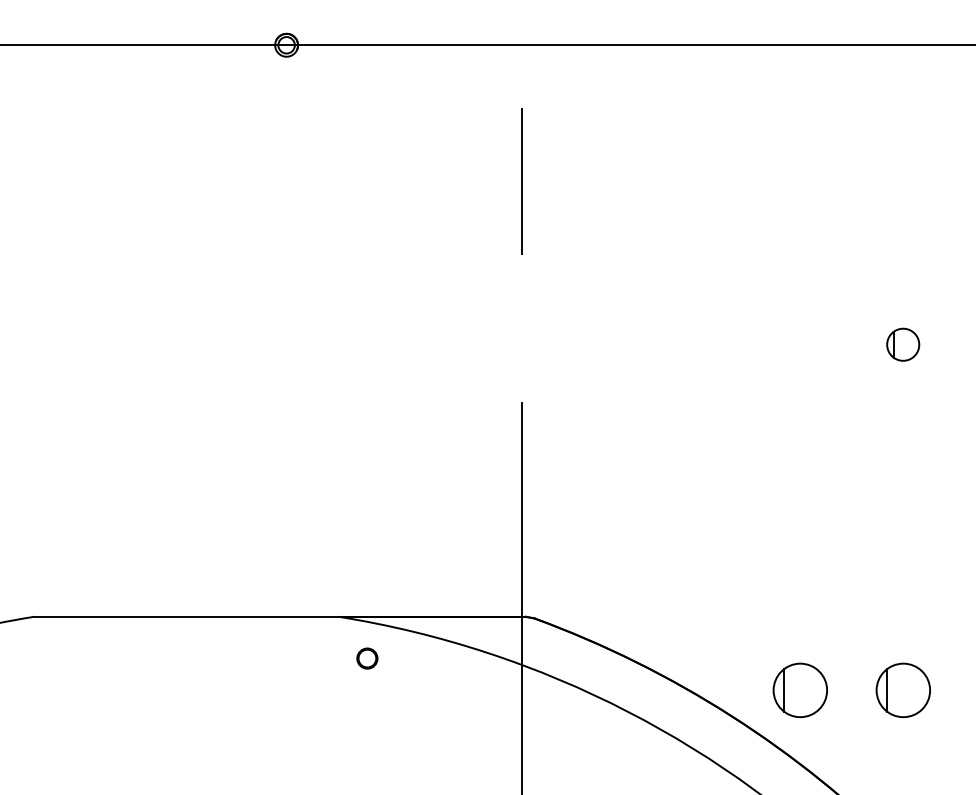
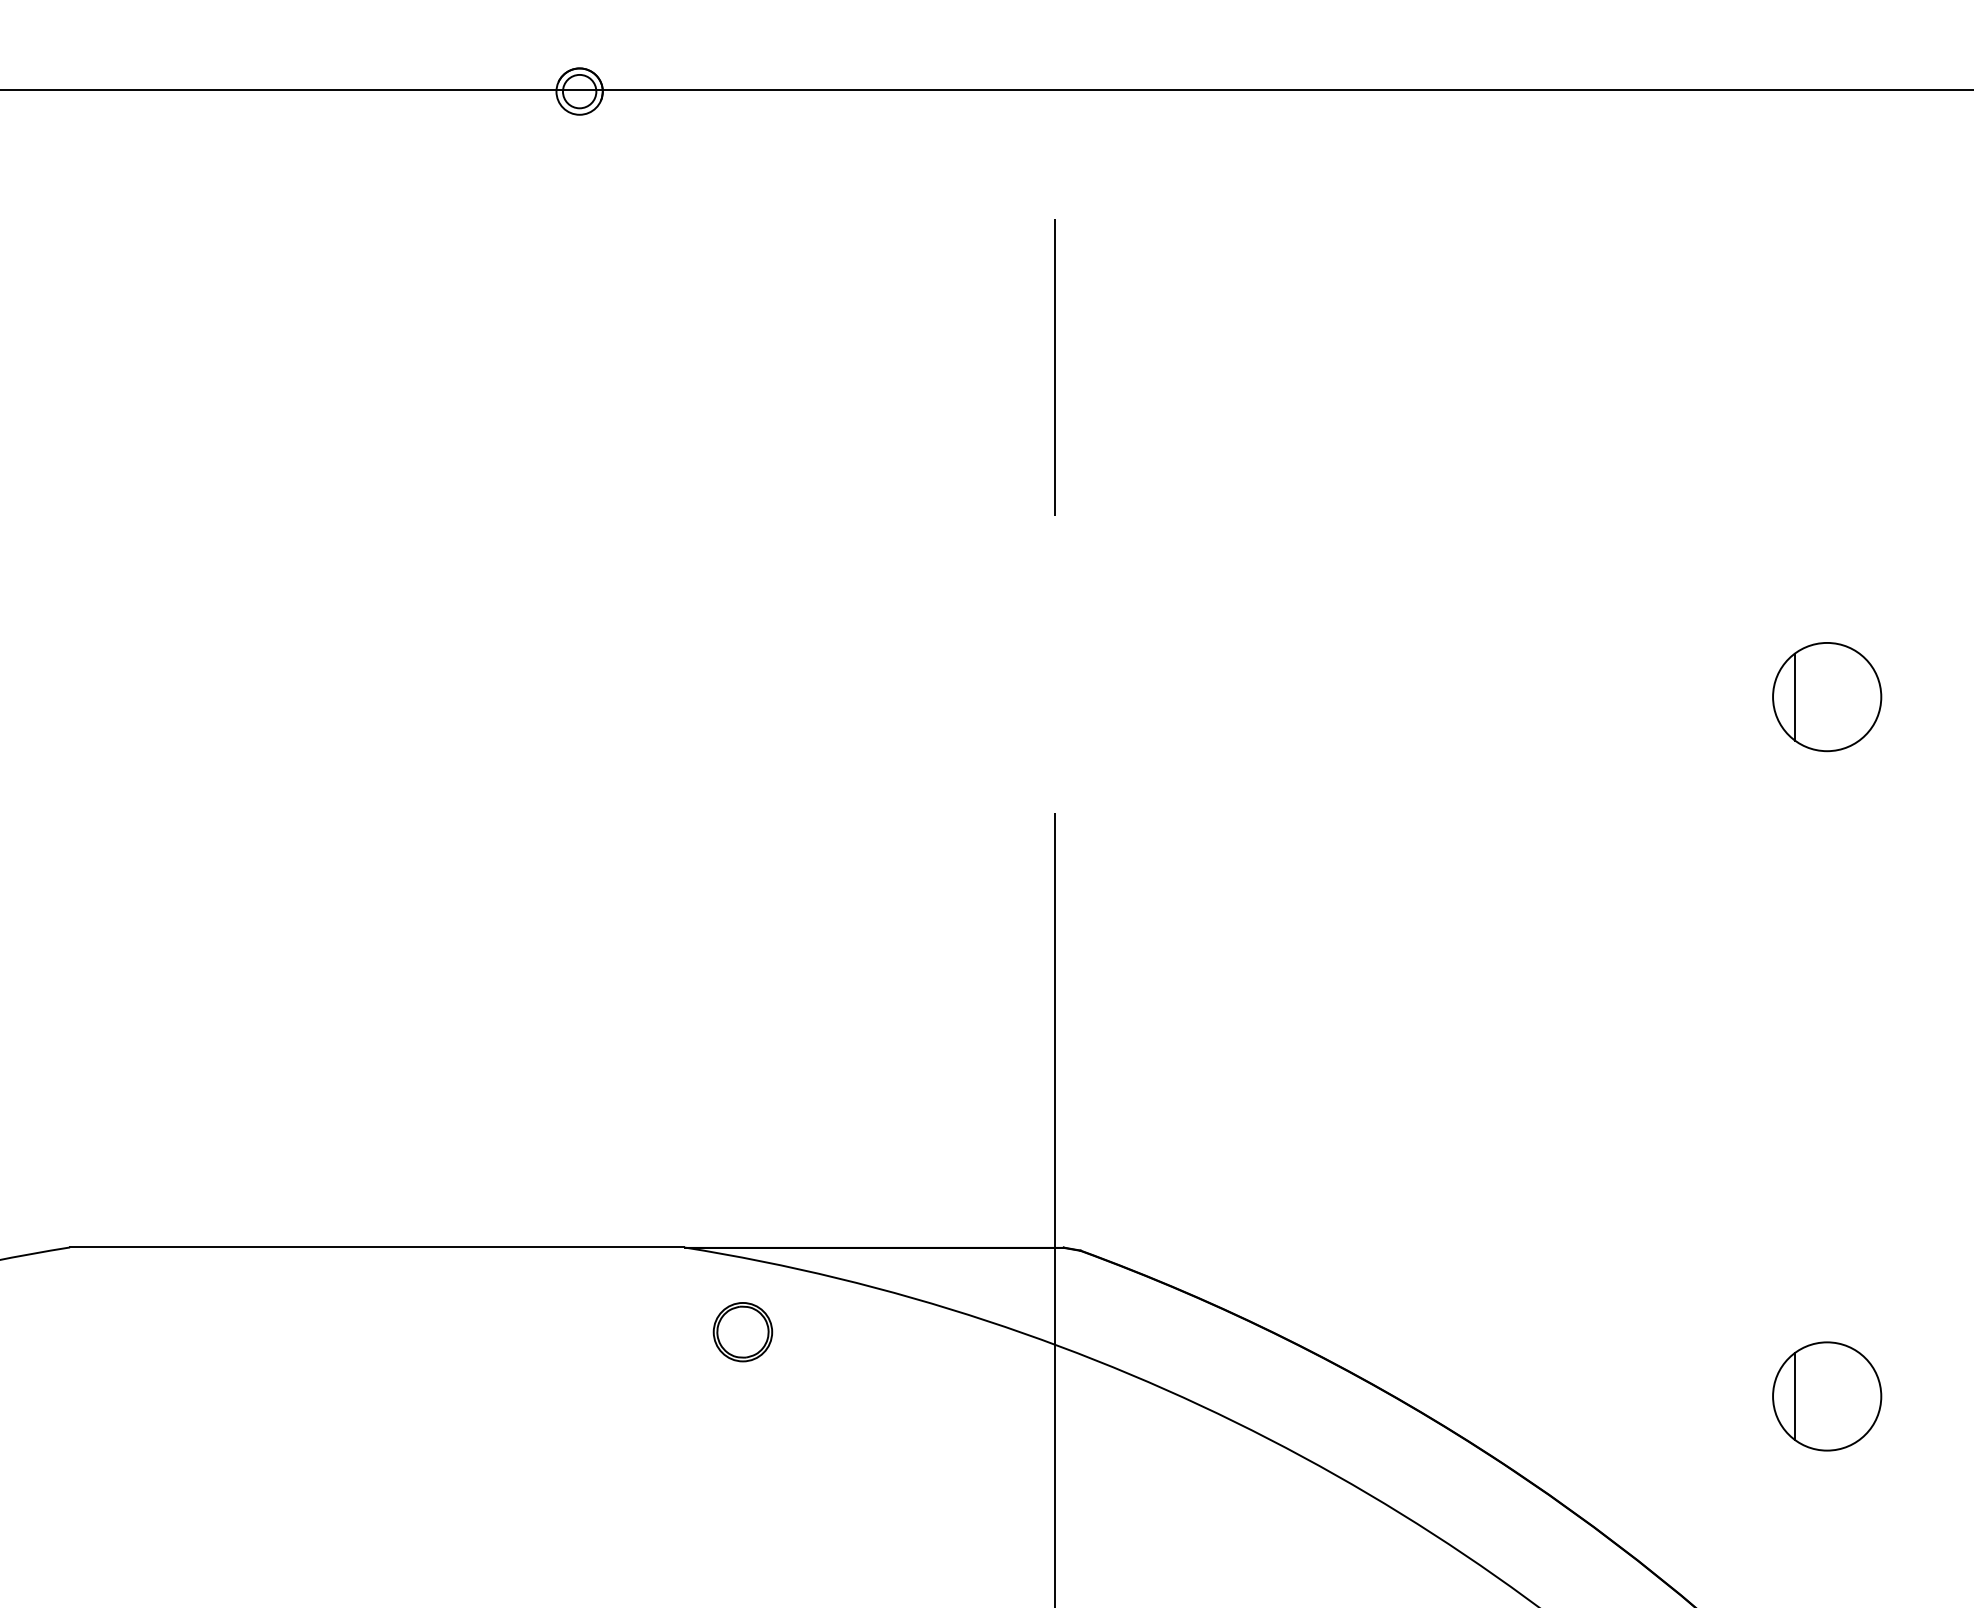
part: (902, 344) -> (1825, 696), size x1.67
part: (367, 658) -> (743, 1331), size x1.43
part: (799, 690) -> (1617, 1396), removed

